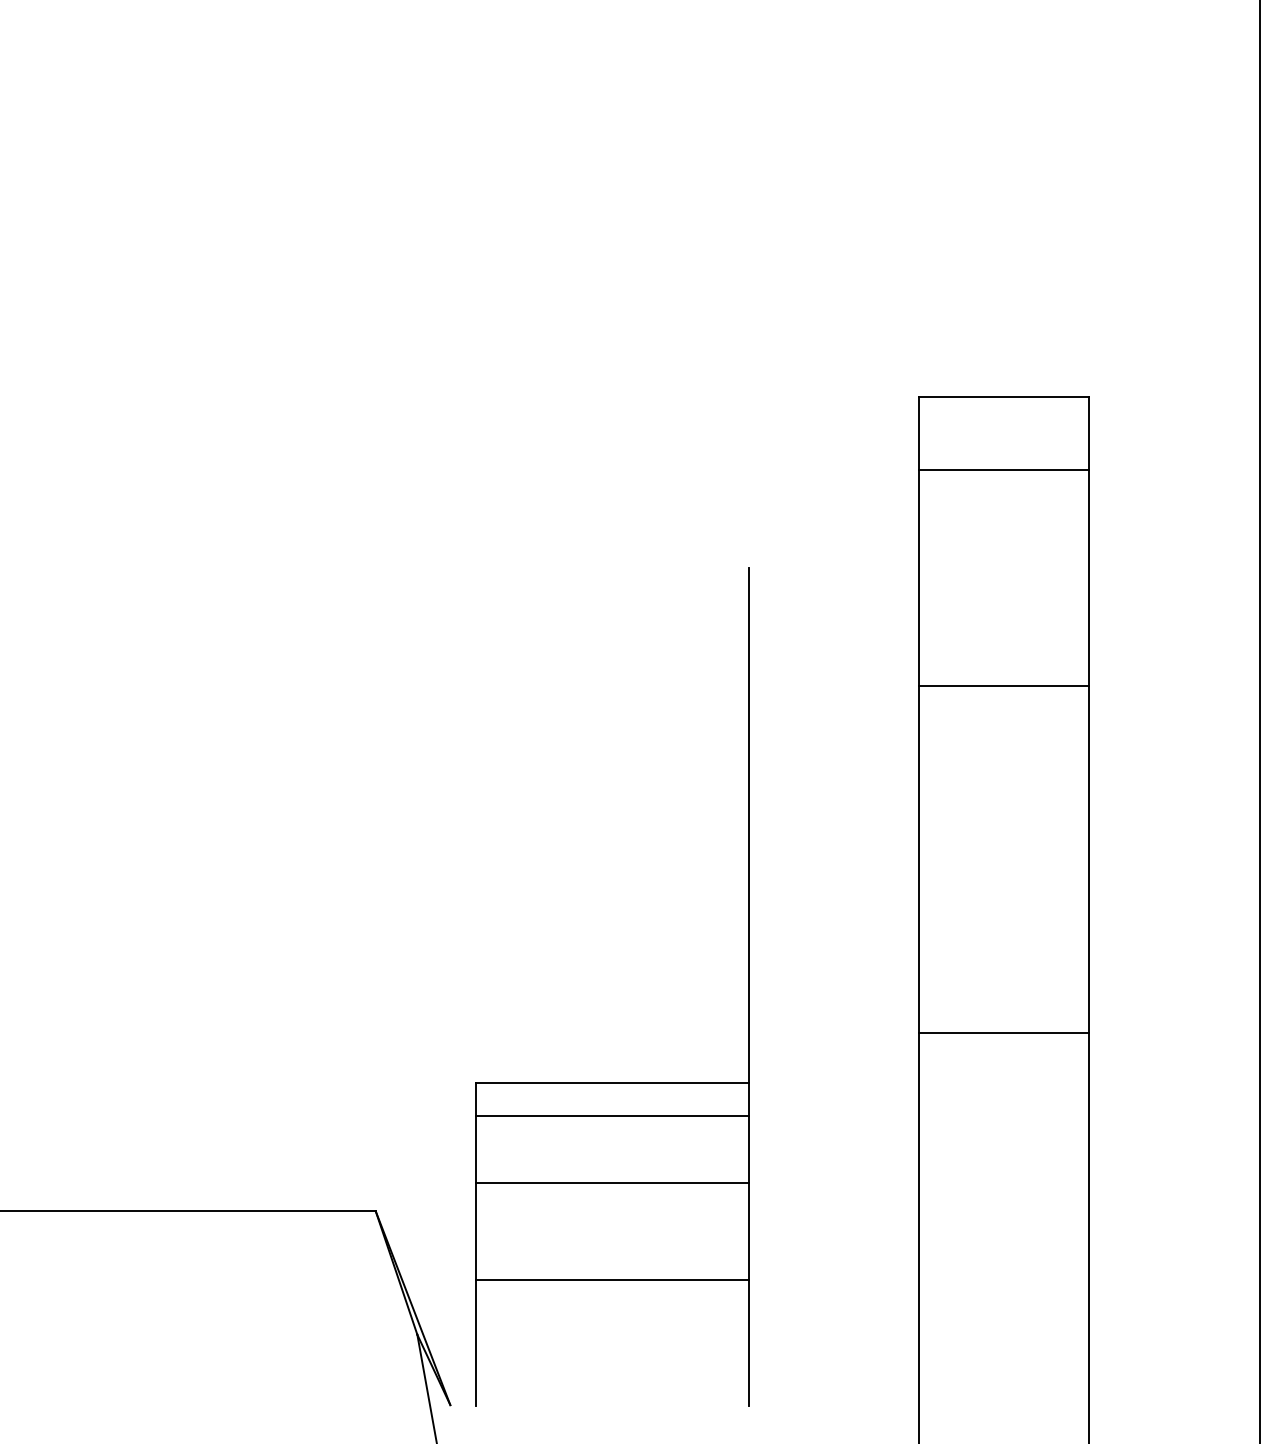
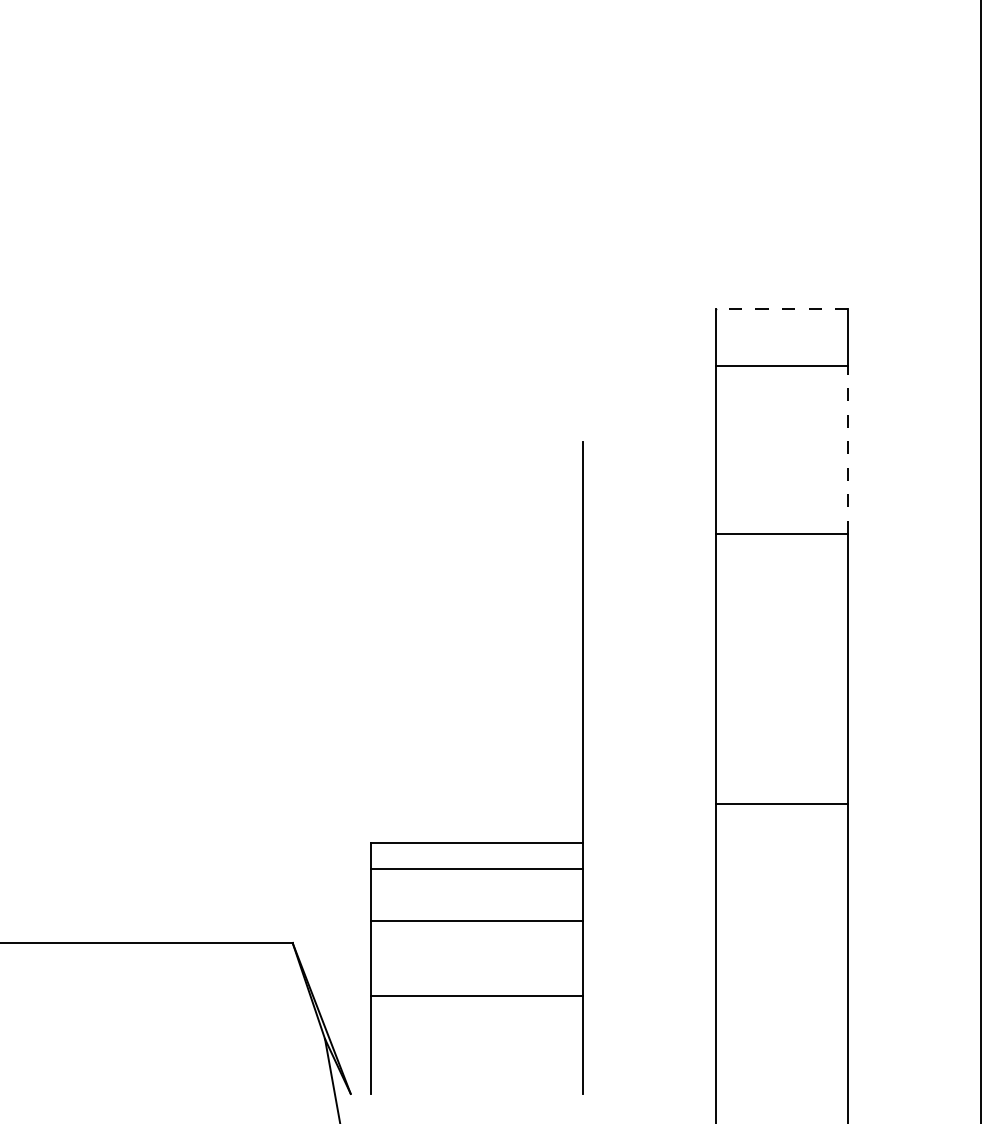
line: (1003, 397) -> (781, 309), solid -> dashed
line: (1089, 578) -> (848, 450), solid -> dashed

